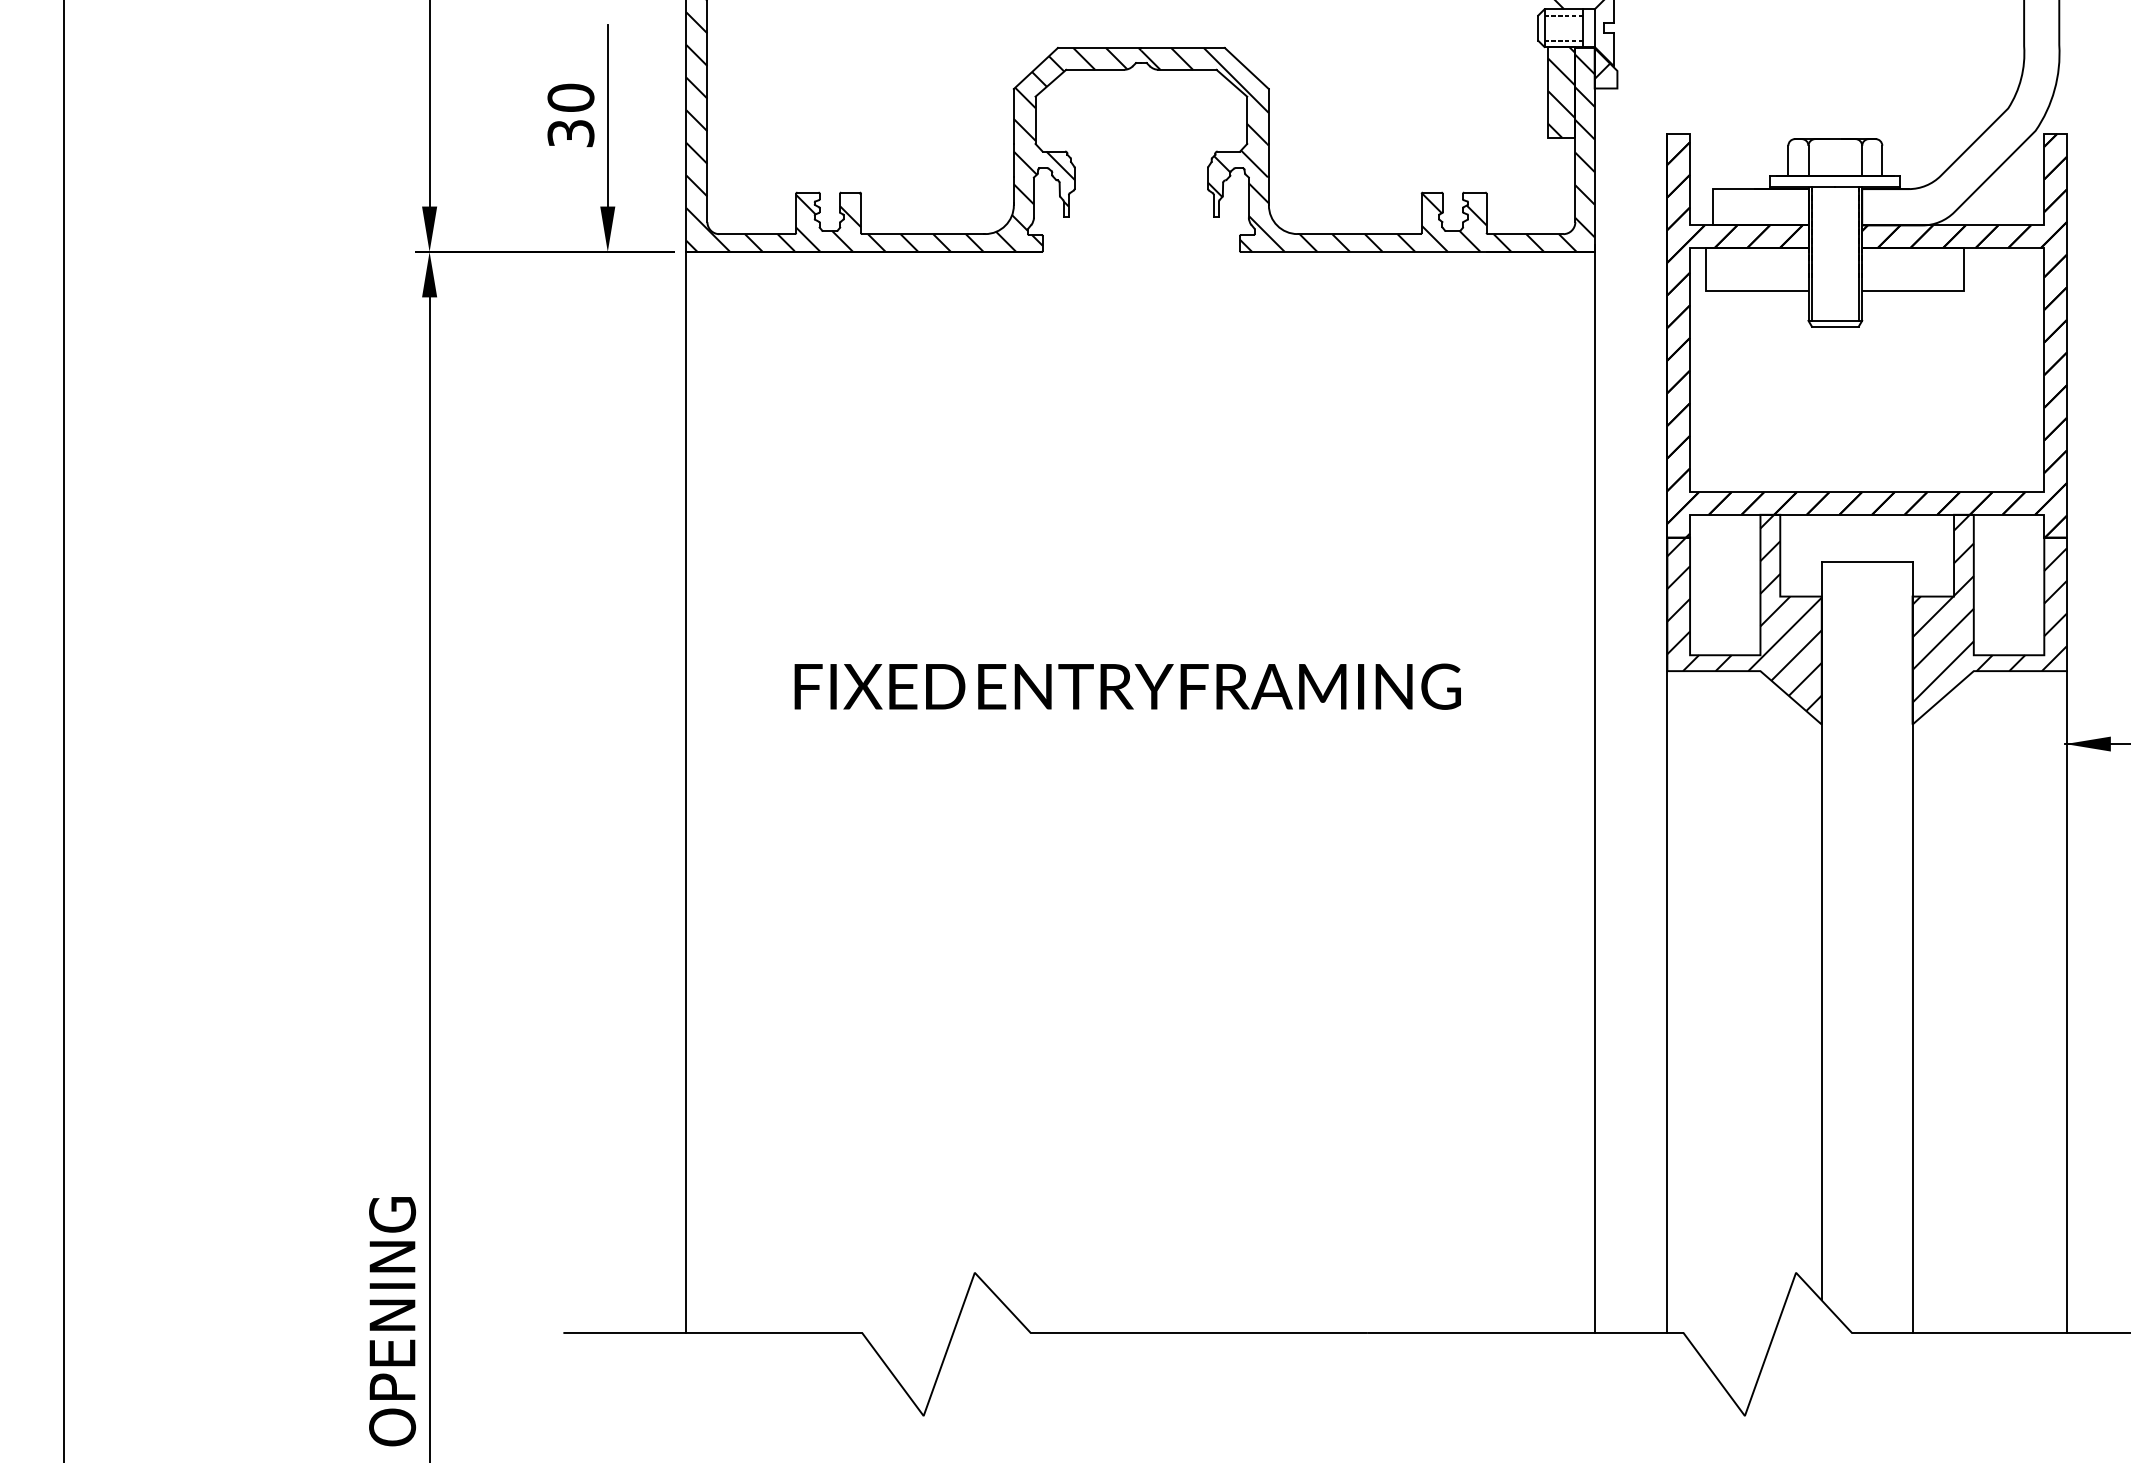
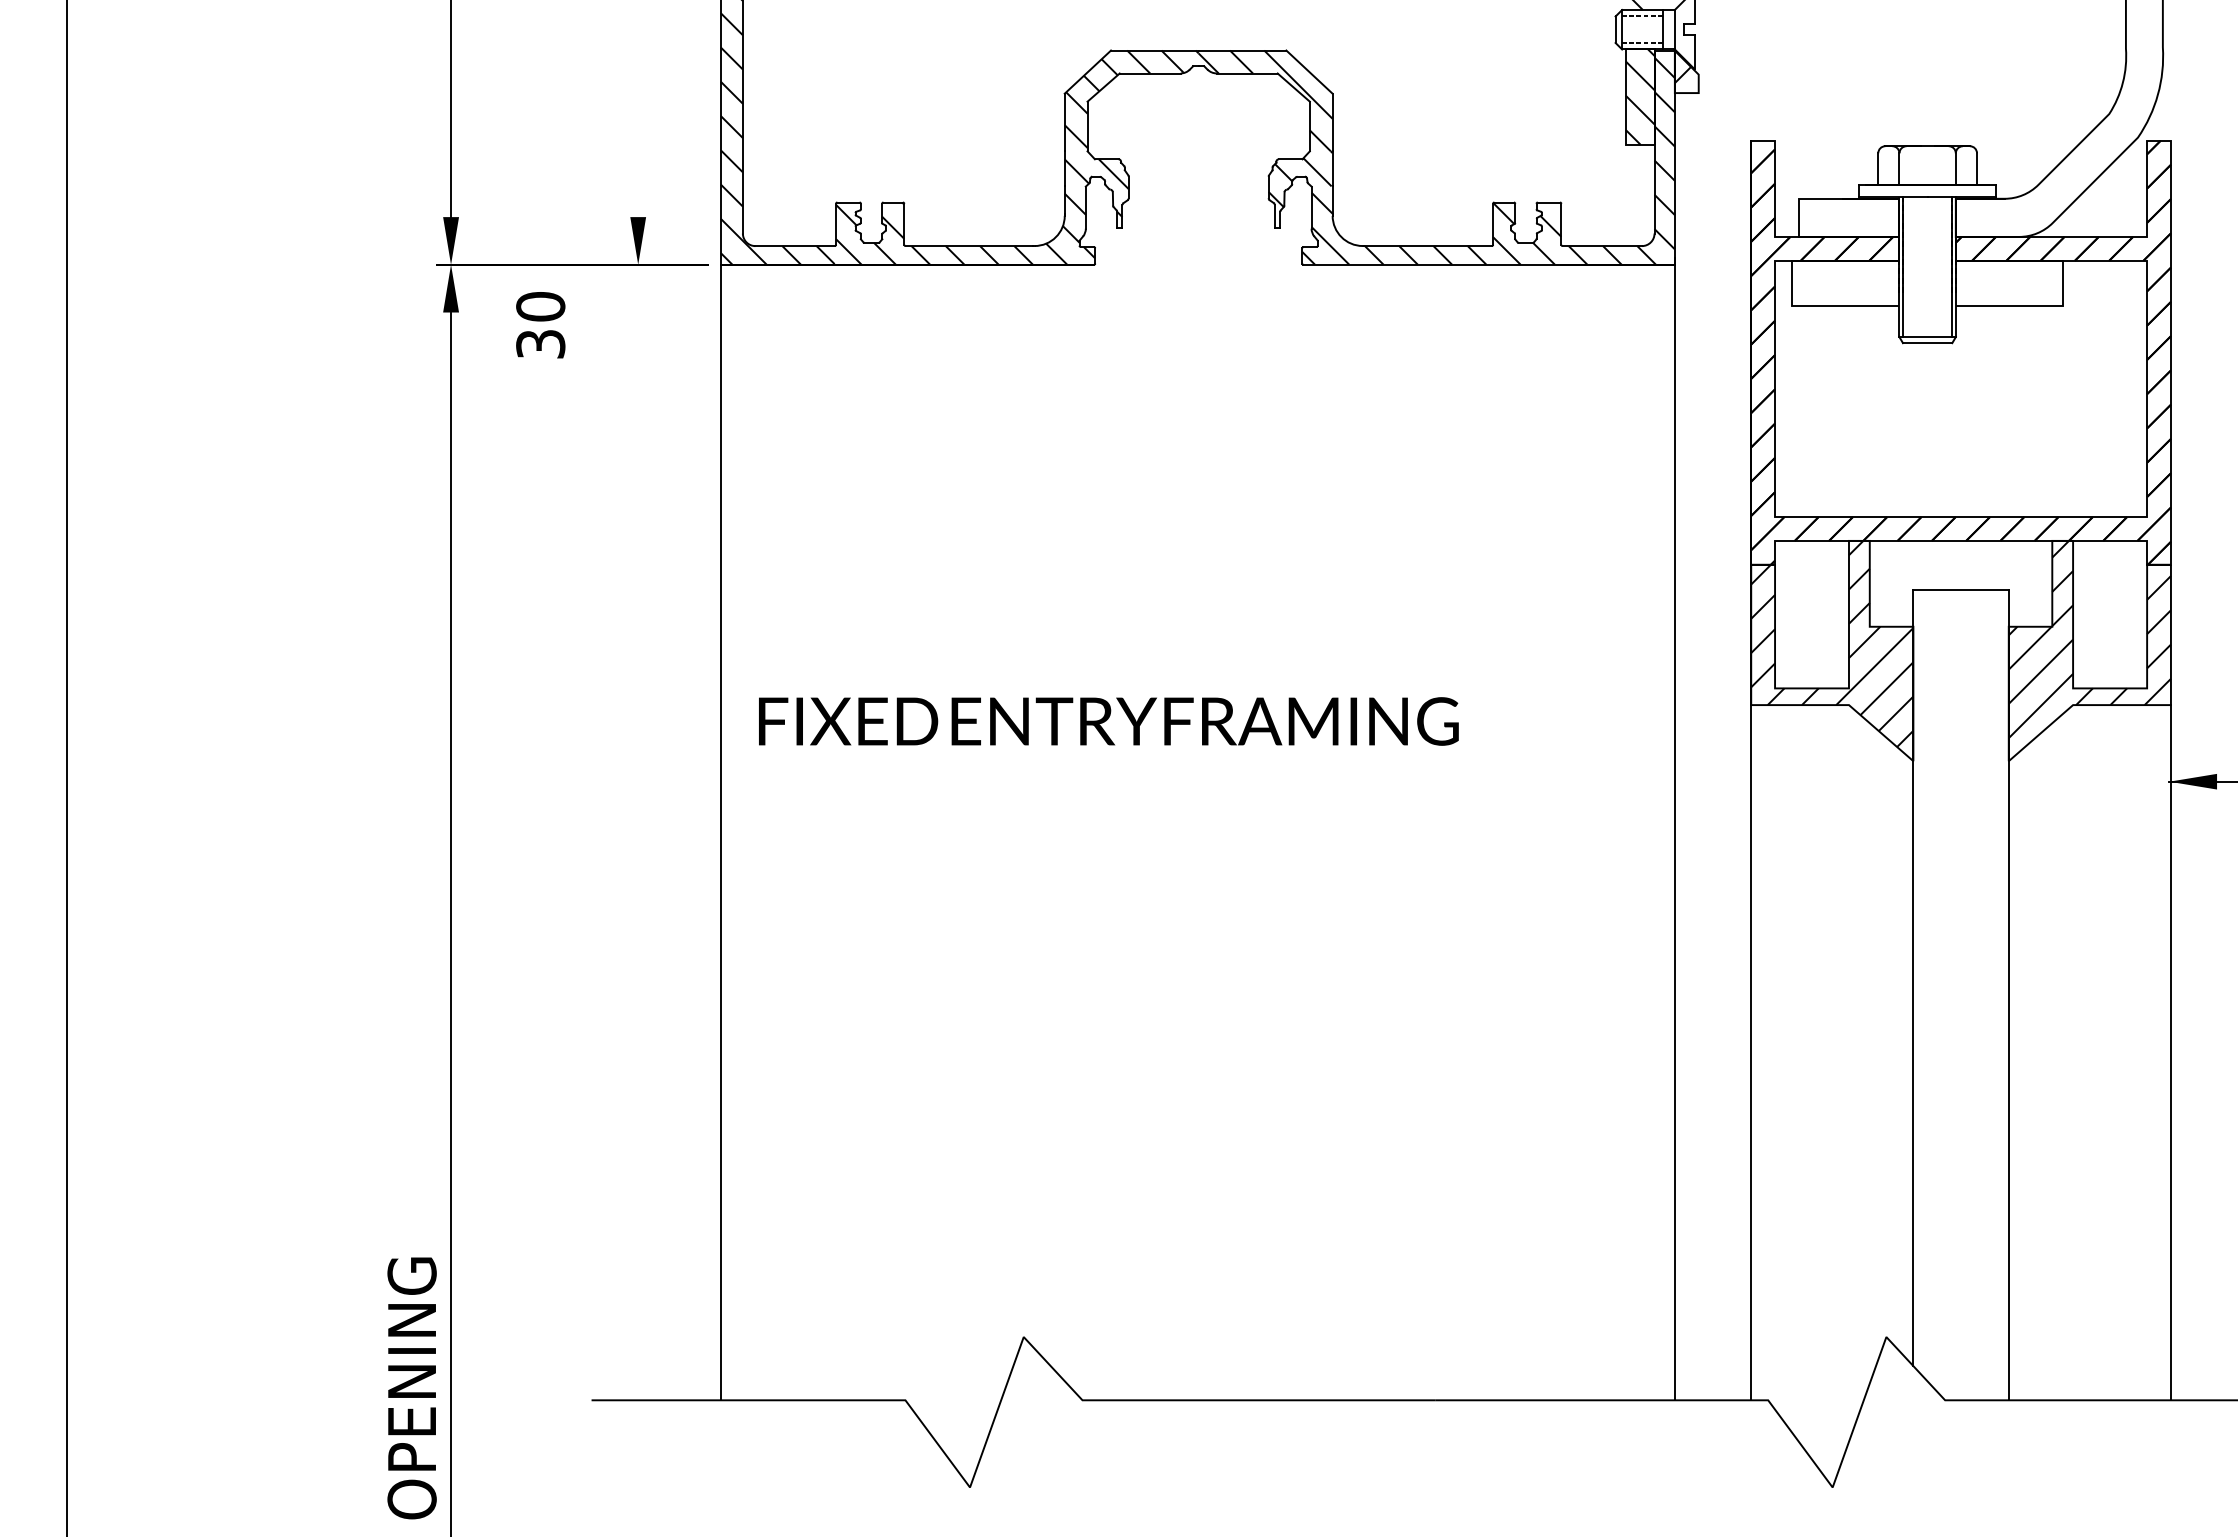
text: (570, 115) -> (540, 325), moved
line: (607, 115) -> (637, 121), removed
text: (1127, 686) -> (1108, 721), moved

